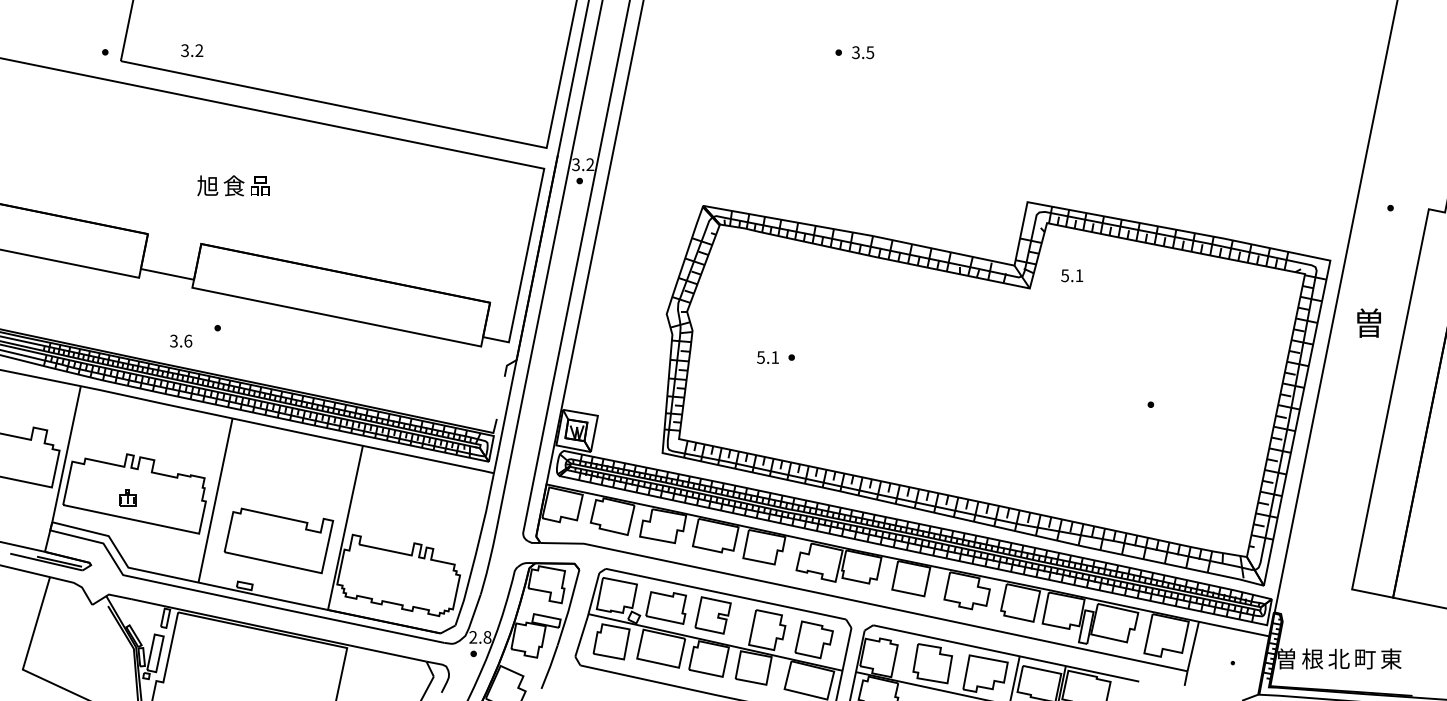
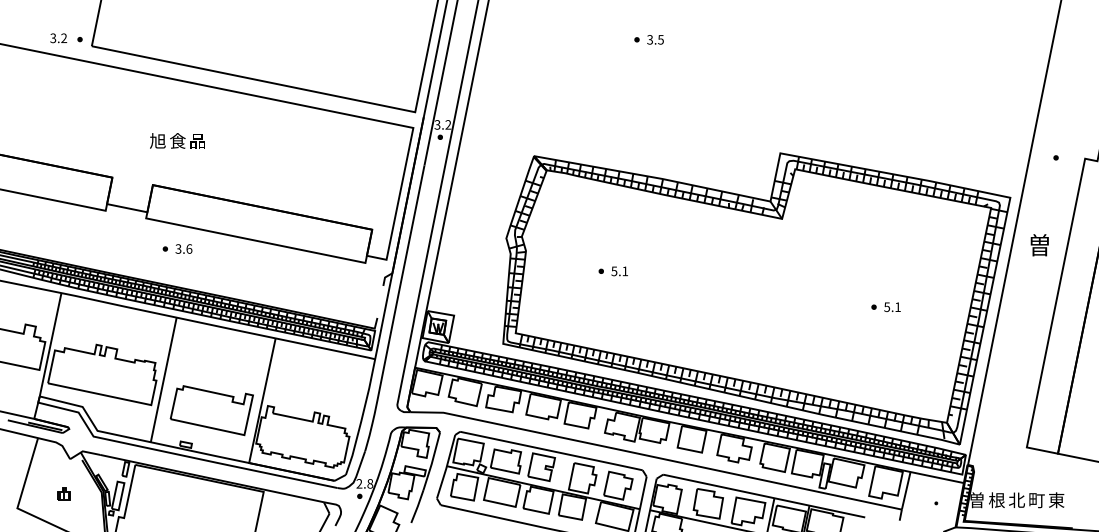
text: (192, 50) -> (58, 38), moved
text: (1072, 275) -> (892, 307), moved
text: (181, 340) -> (184, 248), moved
text: (767, 357) -> (619, 271), moved
part: (127, 497) -> (64, 493), moved

